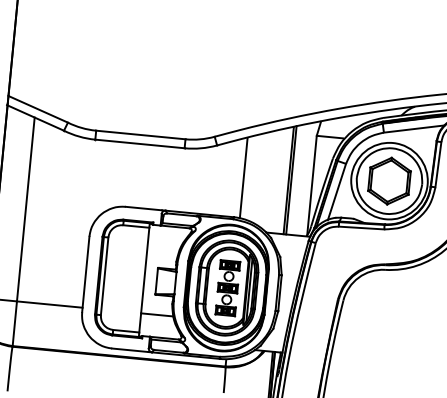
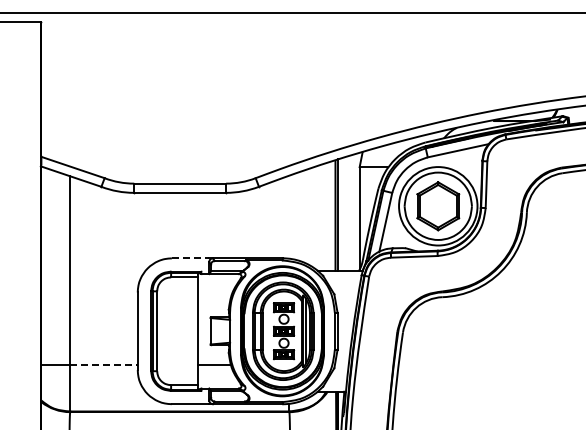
line: (243, 178) -> (289, 217), removed
line: (143, 208) -> (190, 258), solid -> dashed
line: (49, 304) -> (103, 365), solid -> dashed

